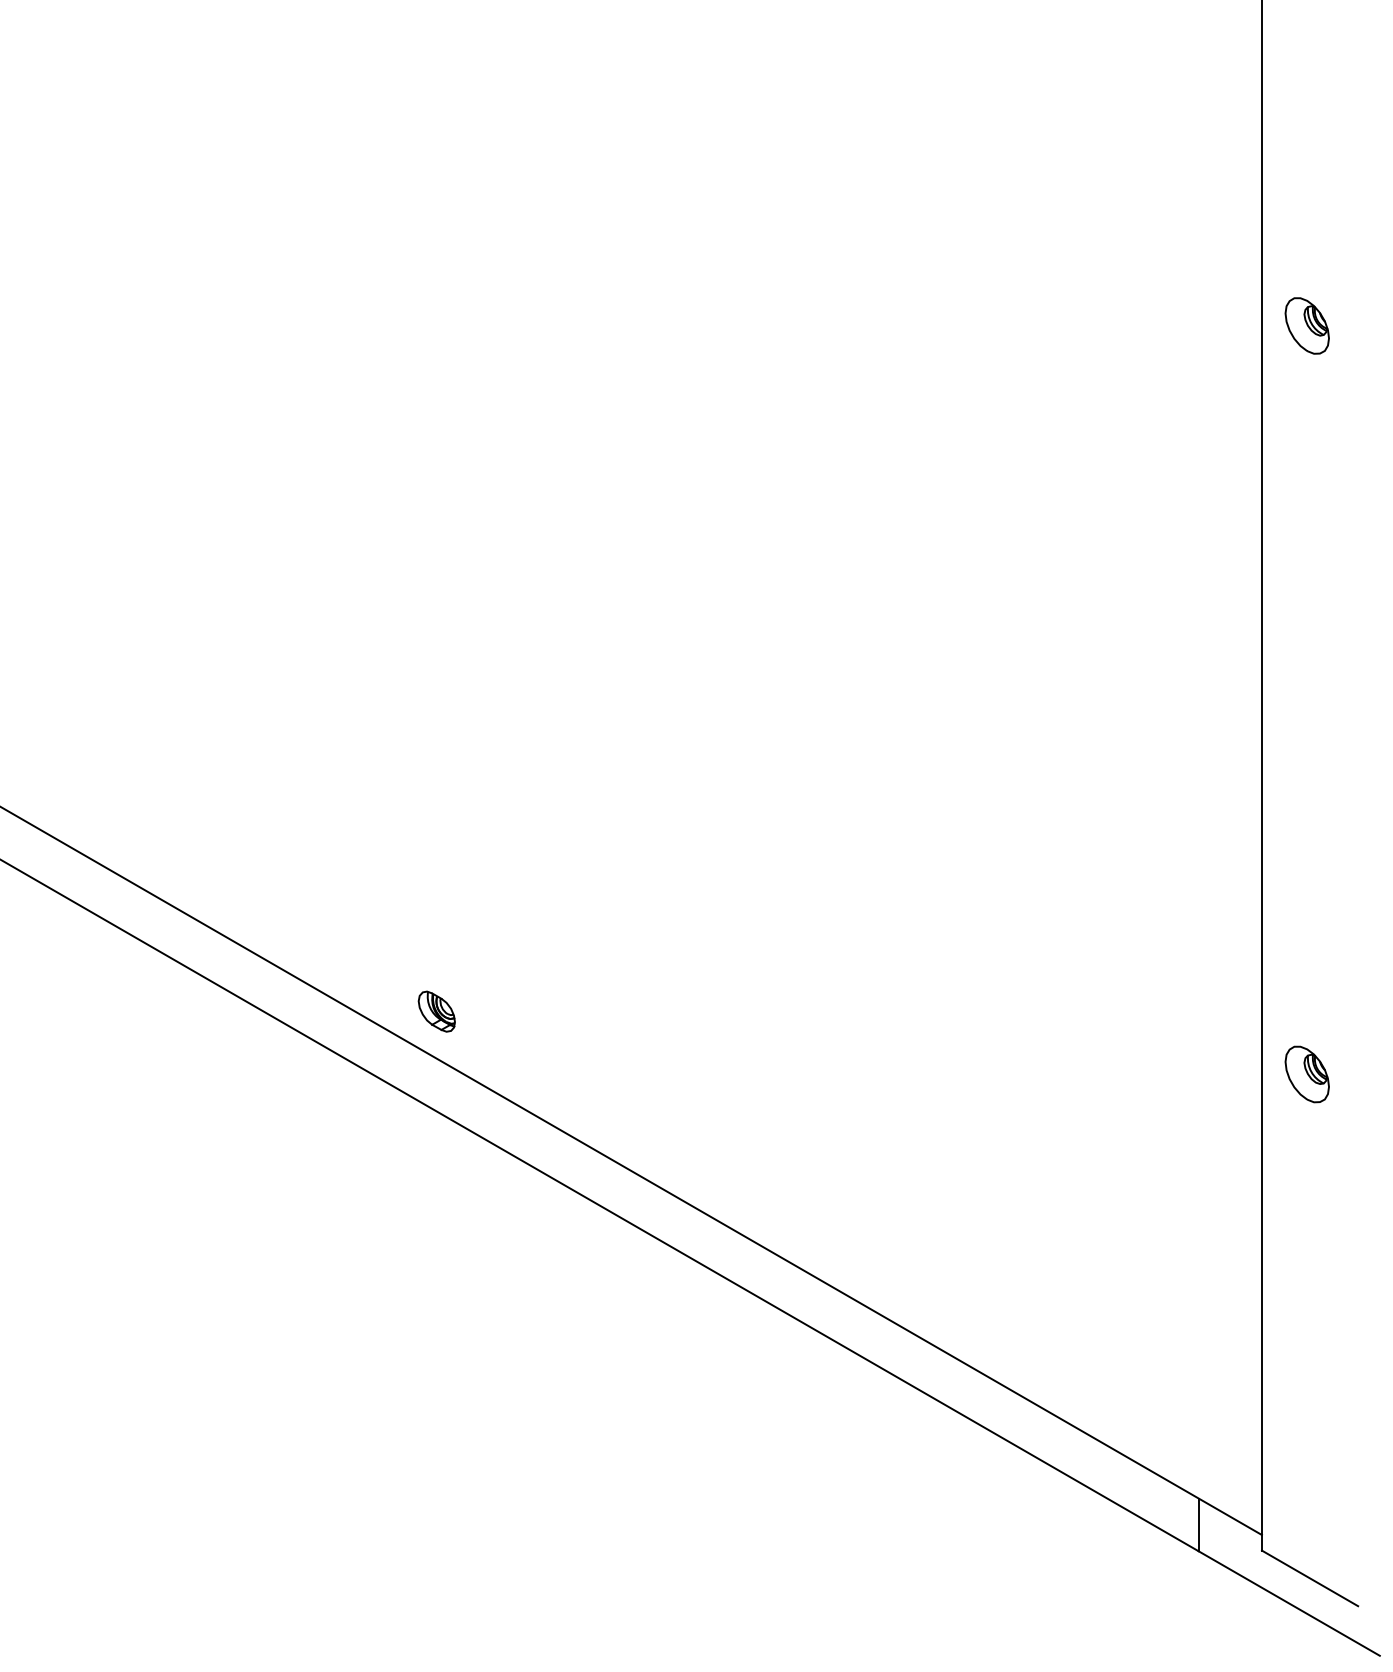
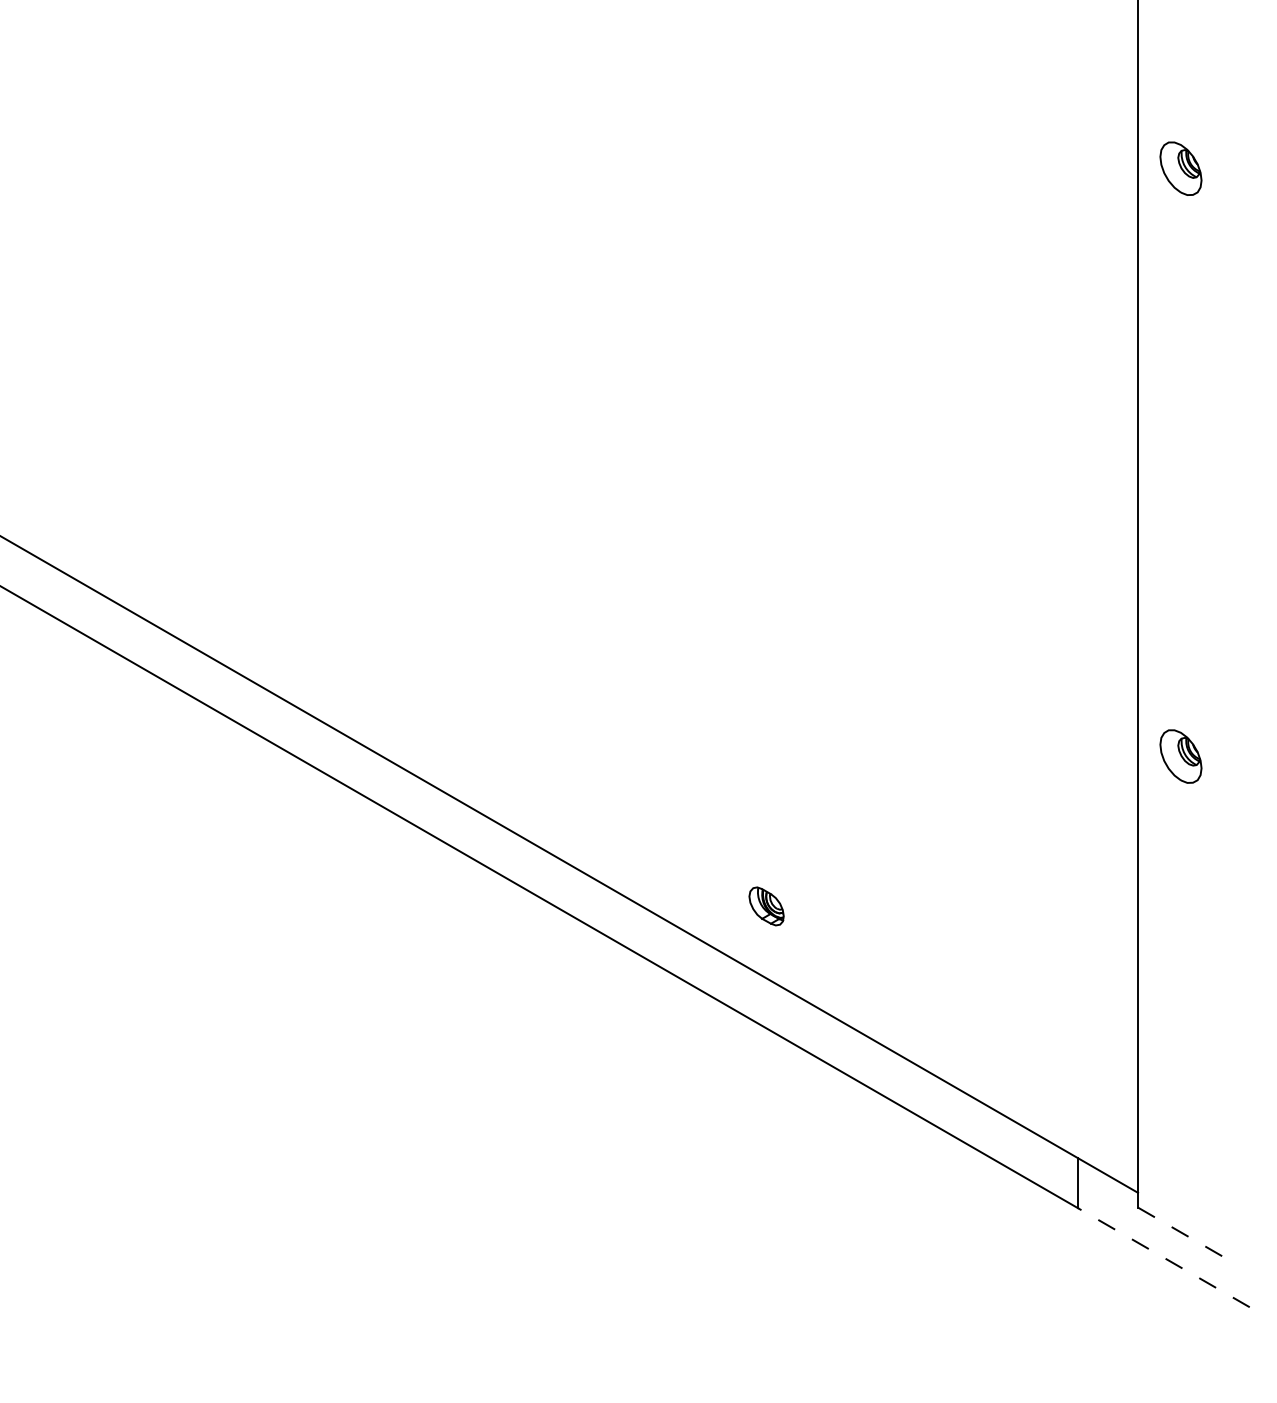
part: (1306, 325) -> (1180, 168), moved
part: (436, 1011) -> (766, 906), moved
line: (1310, 1578) -> (1184, 1234), solid -> dashed
line: (1289, 1603) -> (1164, 1257), solid -> dashed

